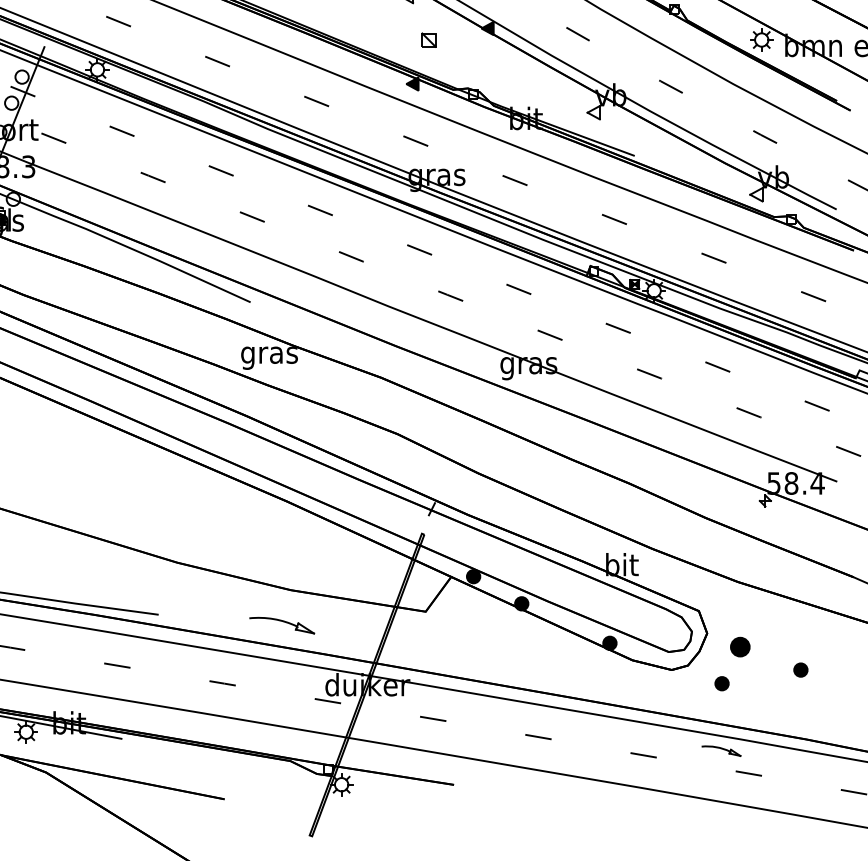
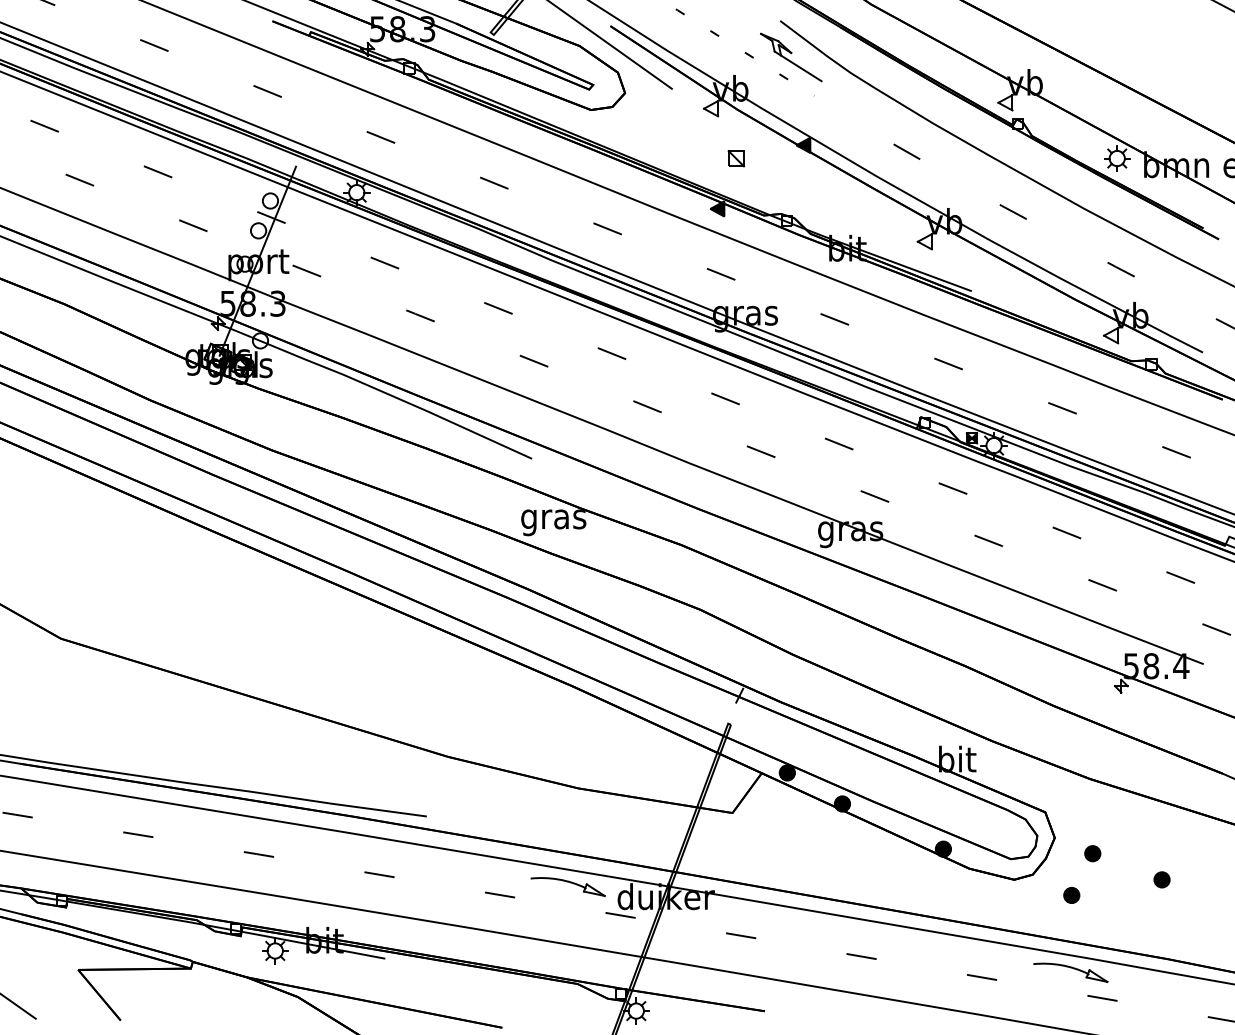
part: (281, 625) -> (567, 886), moved
part: (740, 647) -> (1092, 853), size x0.71
part: (720, 751) -> (1070, 972), size x1.67

